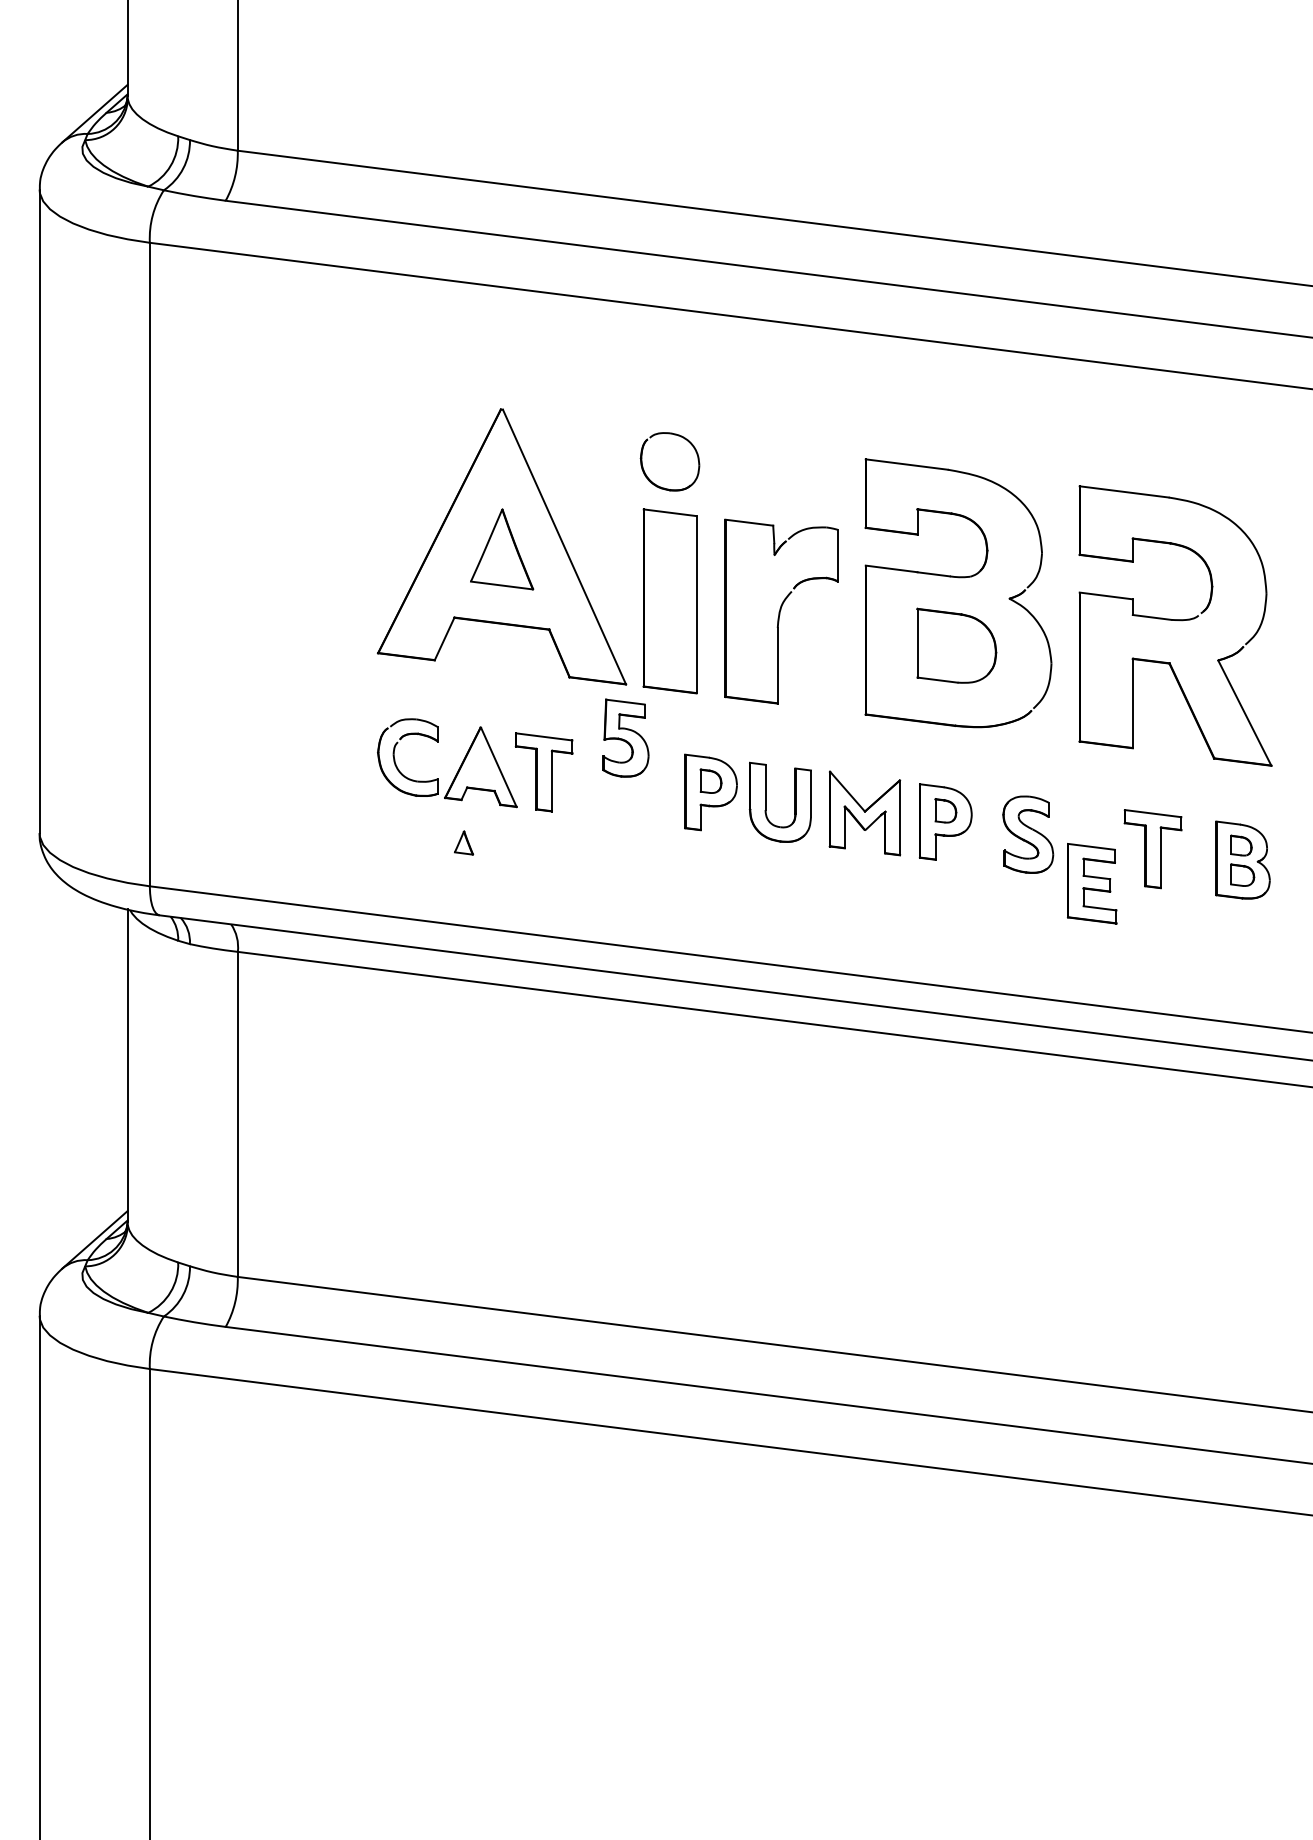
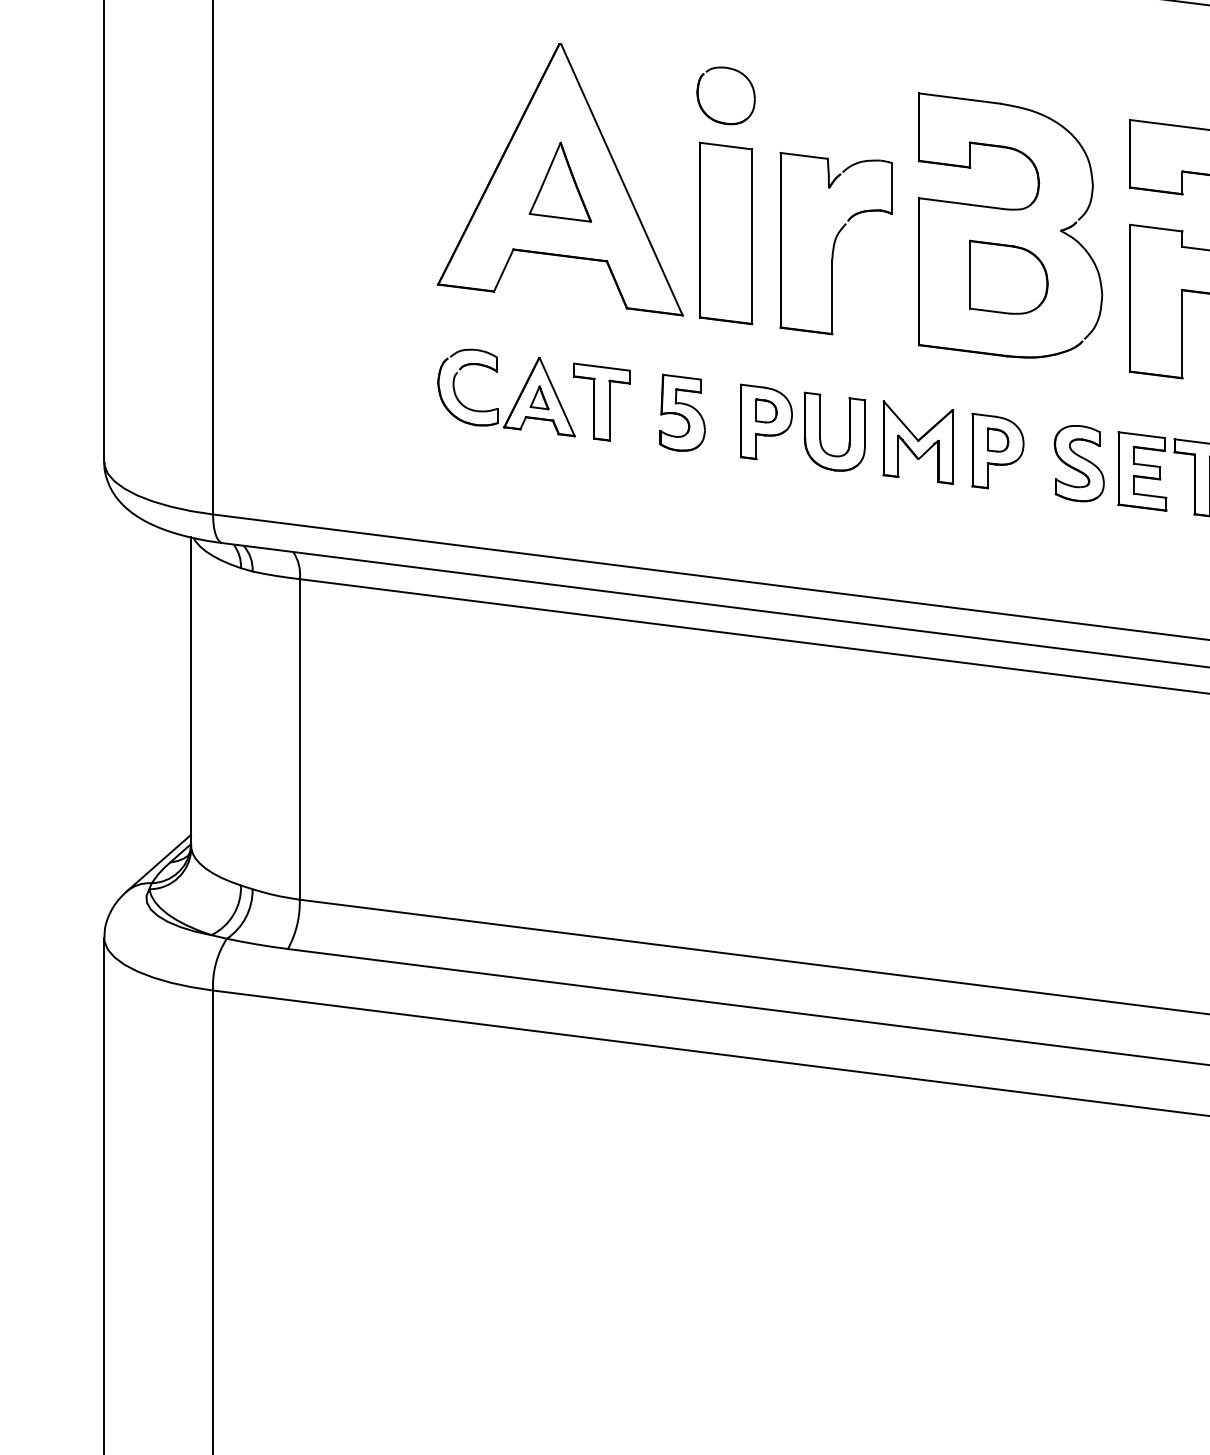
part: (625, 737) -> (682, 412), moved
part: (464, 842) -> (540, 397), moved
part: (1092, 883) -> (1142, 471), moved

